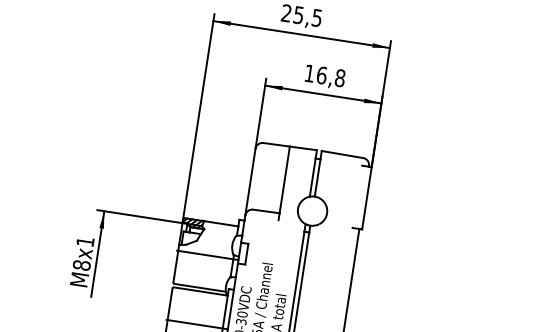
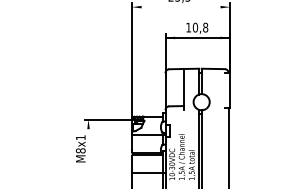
line: (302, 35) -> (181, 7), removed
text: (322, 75) -> (195, 27), 16,8 -> 10,8
line: (97, 254) -> (88, 143), removed

